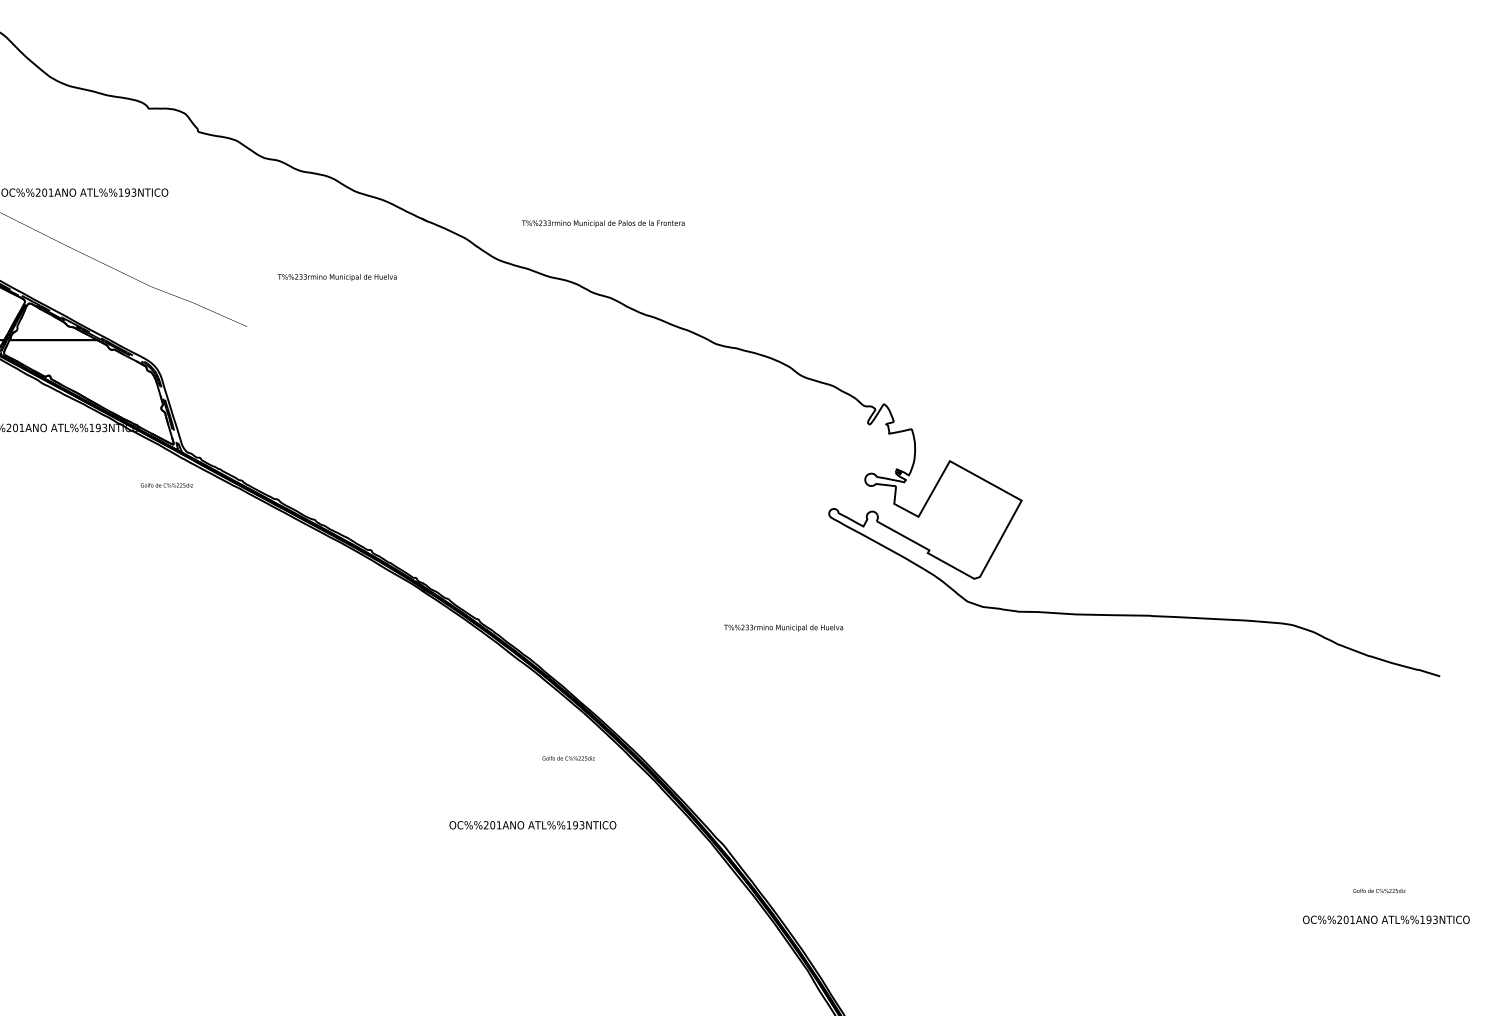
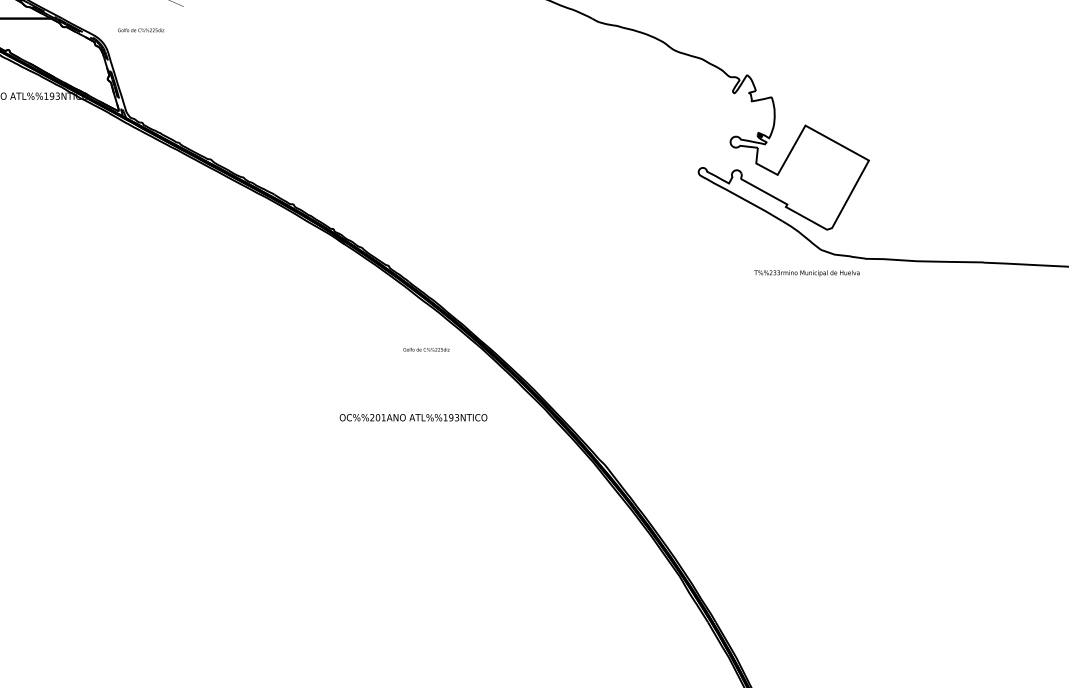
text: (166, 485) -> (140, 30), moved
text: (783, 627) -> (806, 272), moved
text: (568, 758) -> (426, 349), moved
text: (532, 825) -> (413, 417), moved

